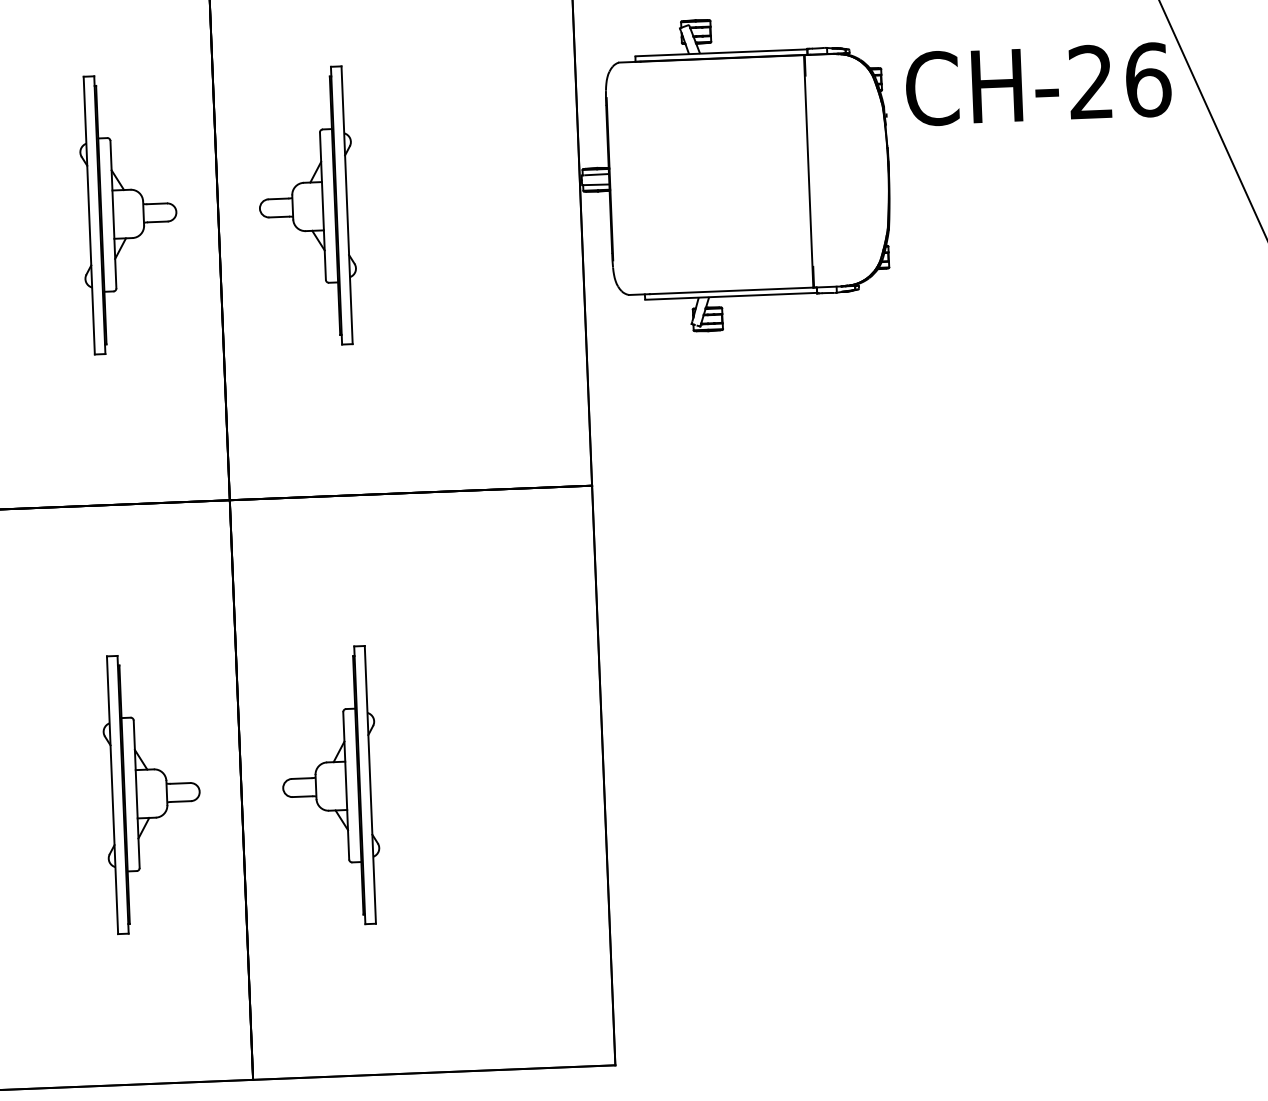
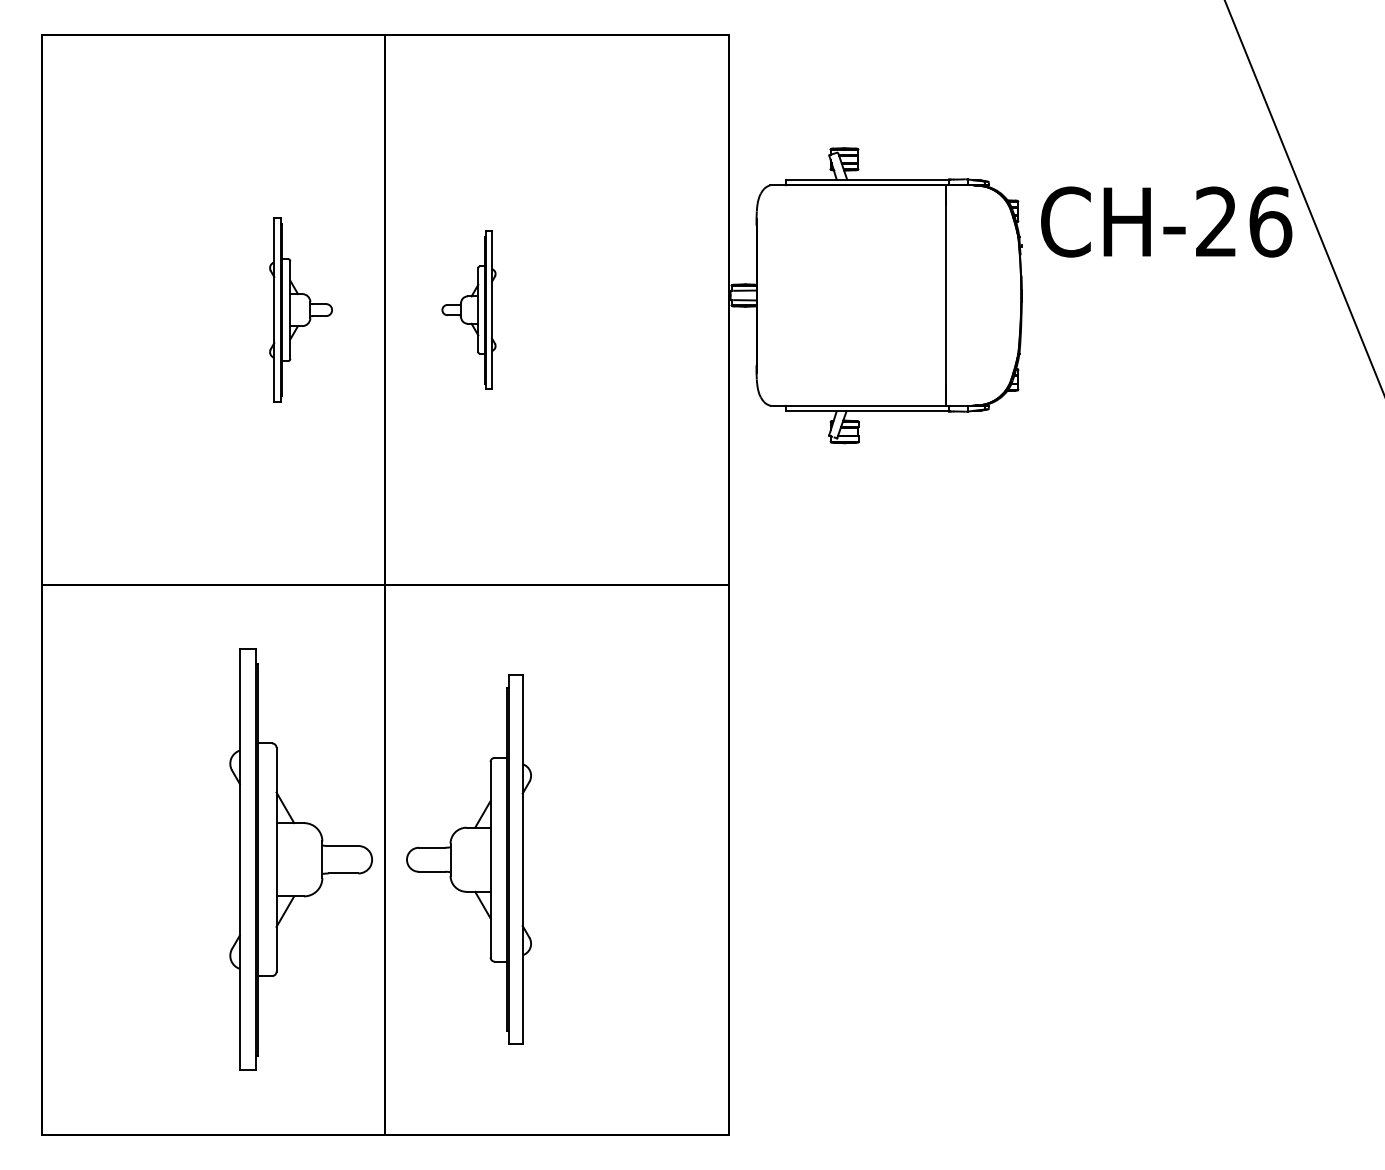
part: (306, 206) -> (468, 309), size x0.6
part: (128, 213) -> (300, 309), size x0.7
part: (329, 786) -> (468, 859), size x1.4
part: (152, 793) -> (300, 859), size x1.6

